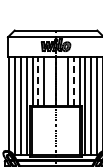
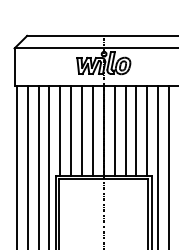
line: (38, 81) -> (71, 130), dashed -> solid
line: (50, 81) -> (93, 130), added
line: (61, 81) -> (113, 130), added
line: (73, 81) -> (136, 130), dashed -> solid

